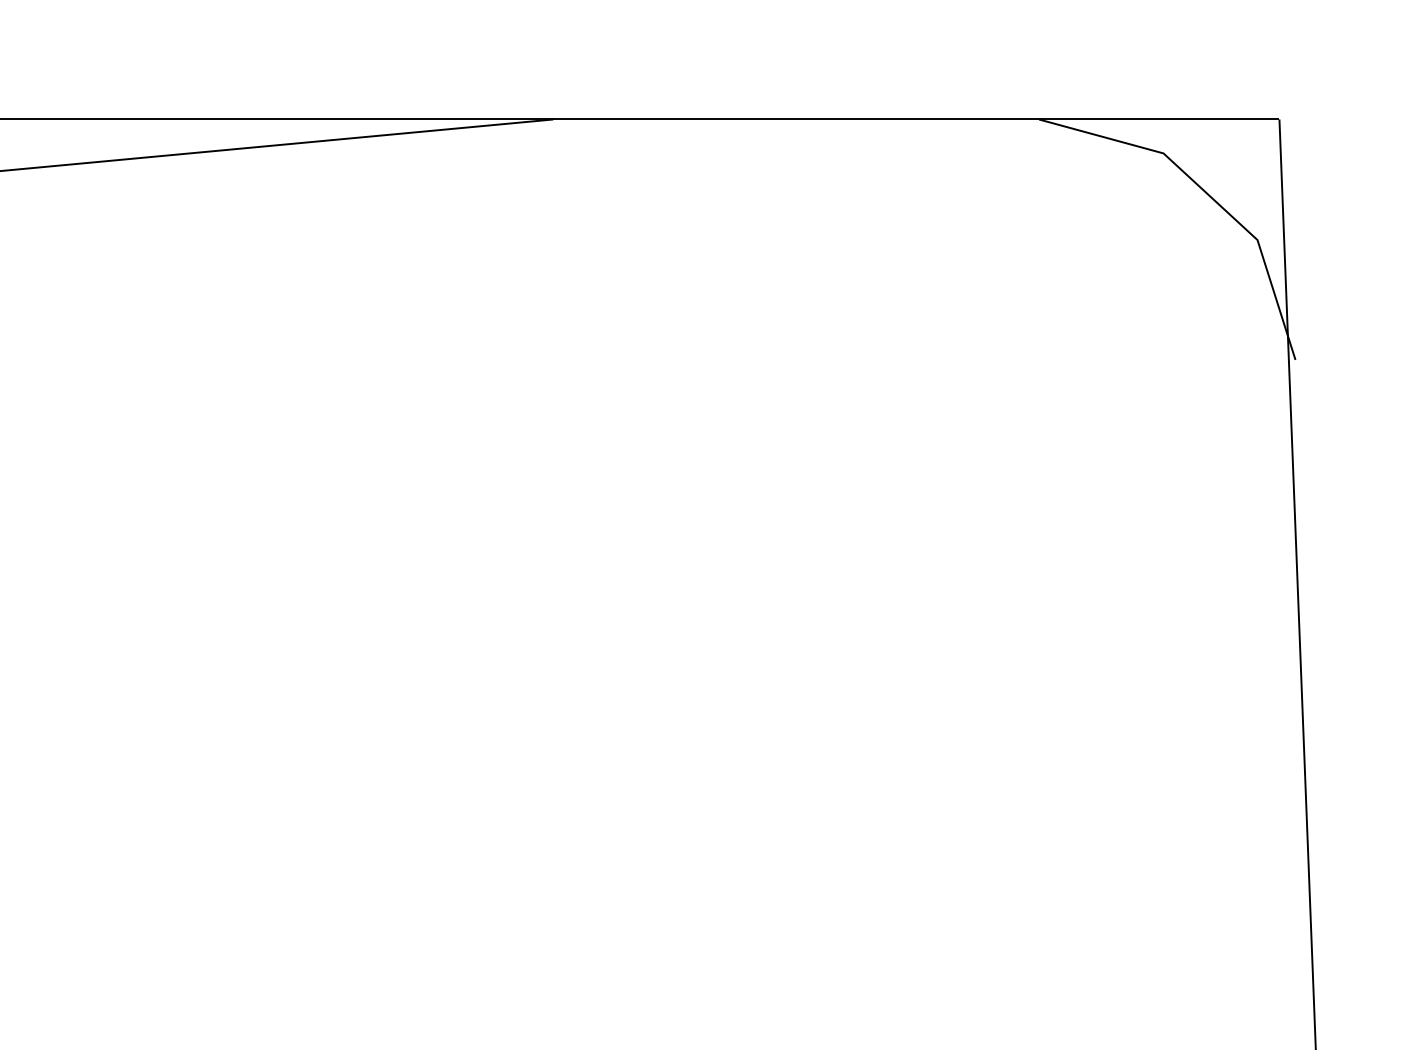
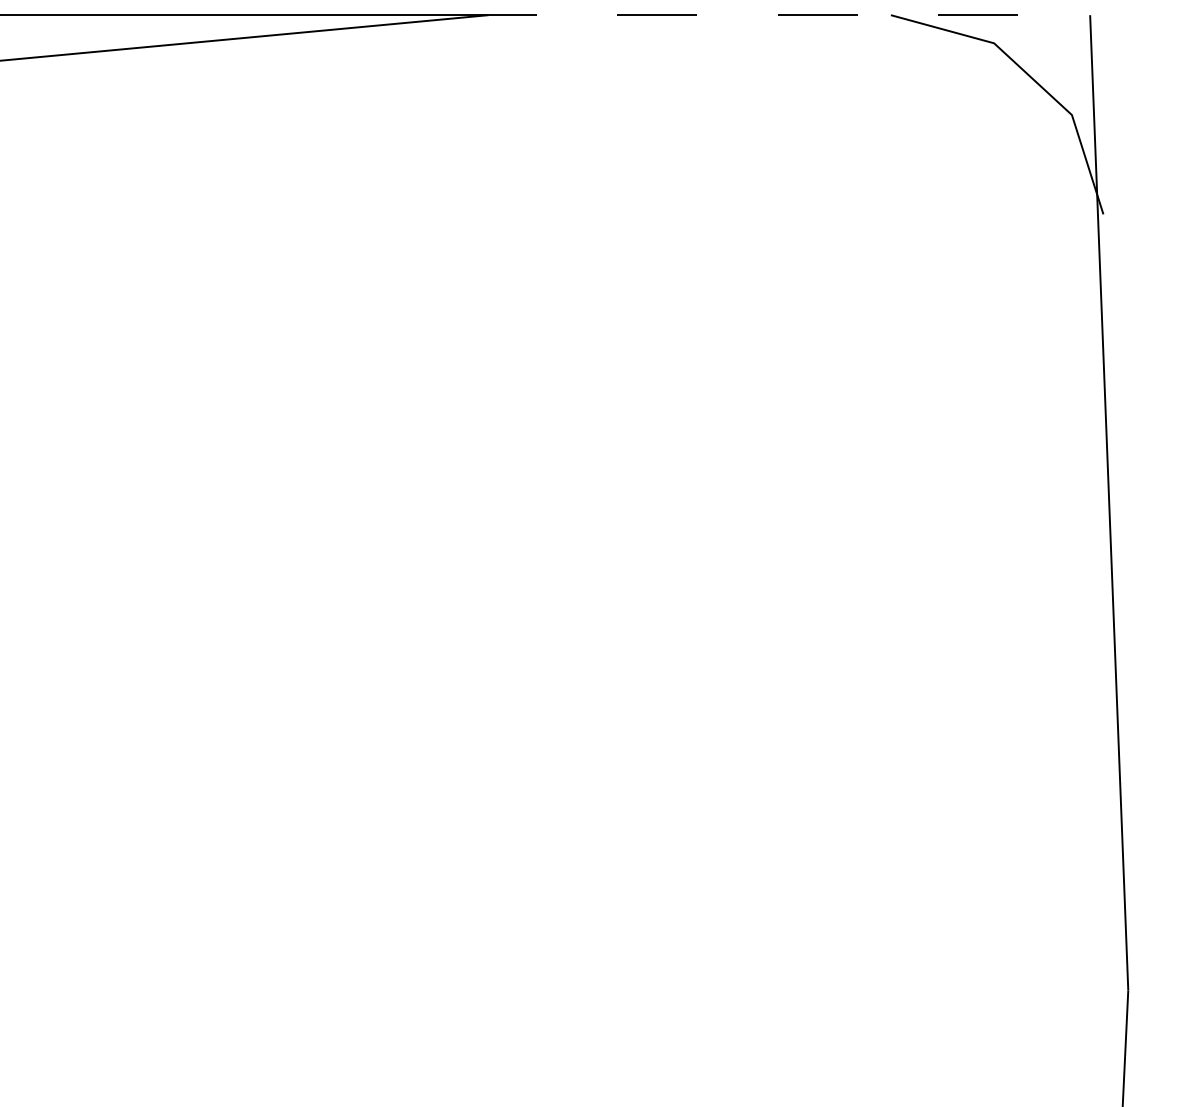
line: (897, 119) -> (773, 15), solid -> dashed

